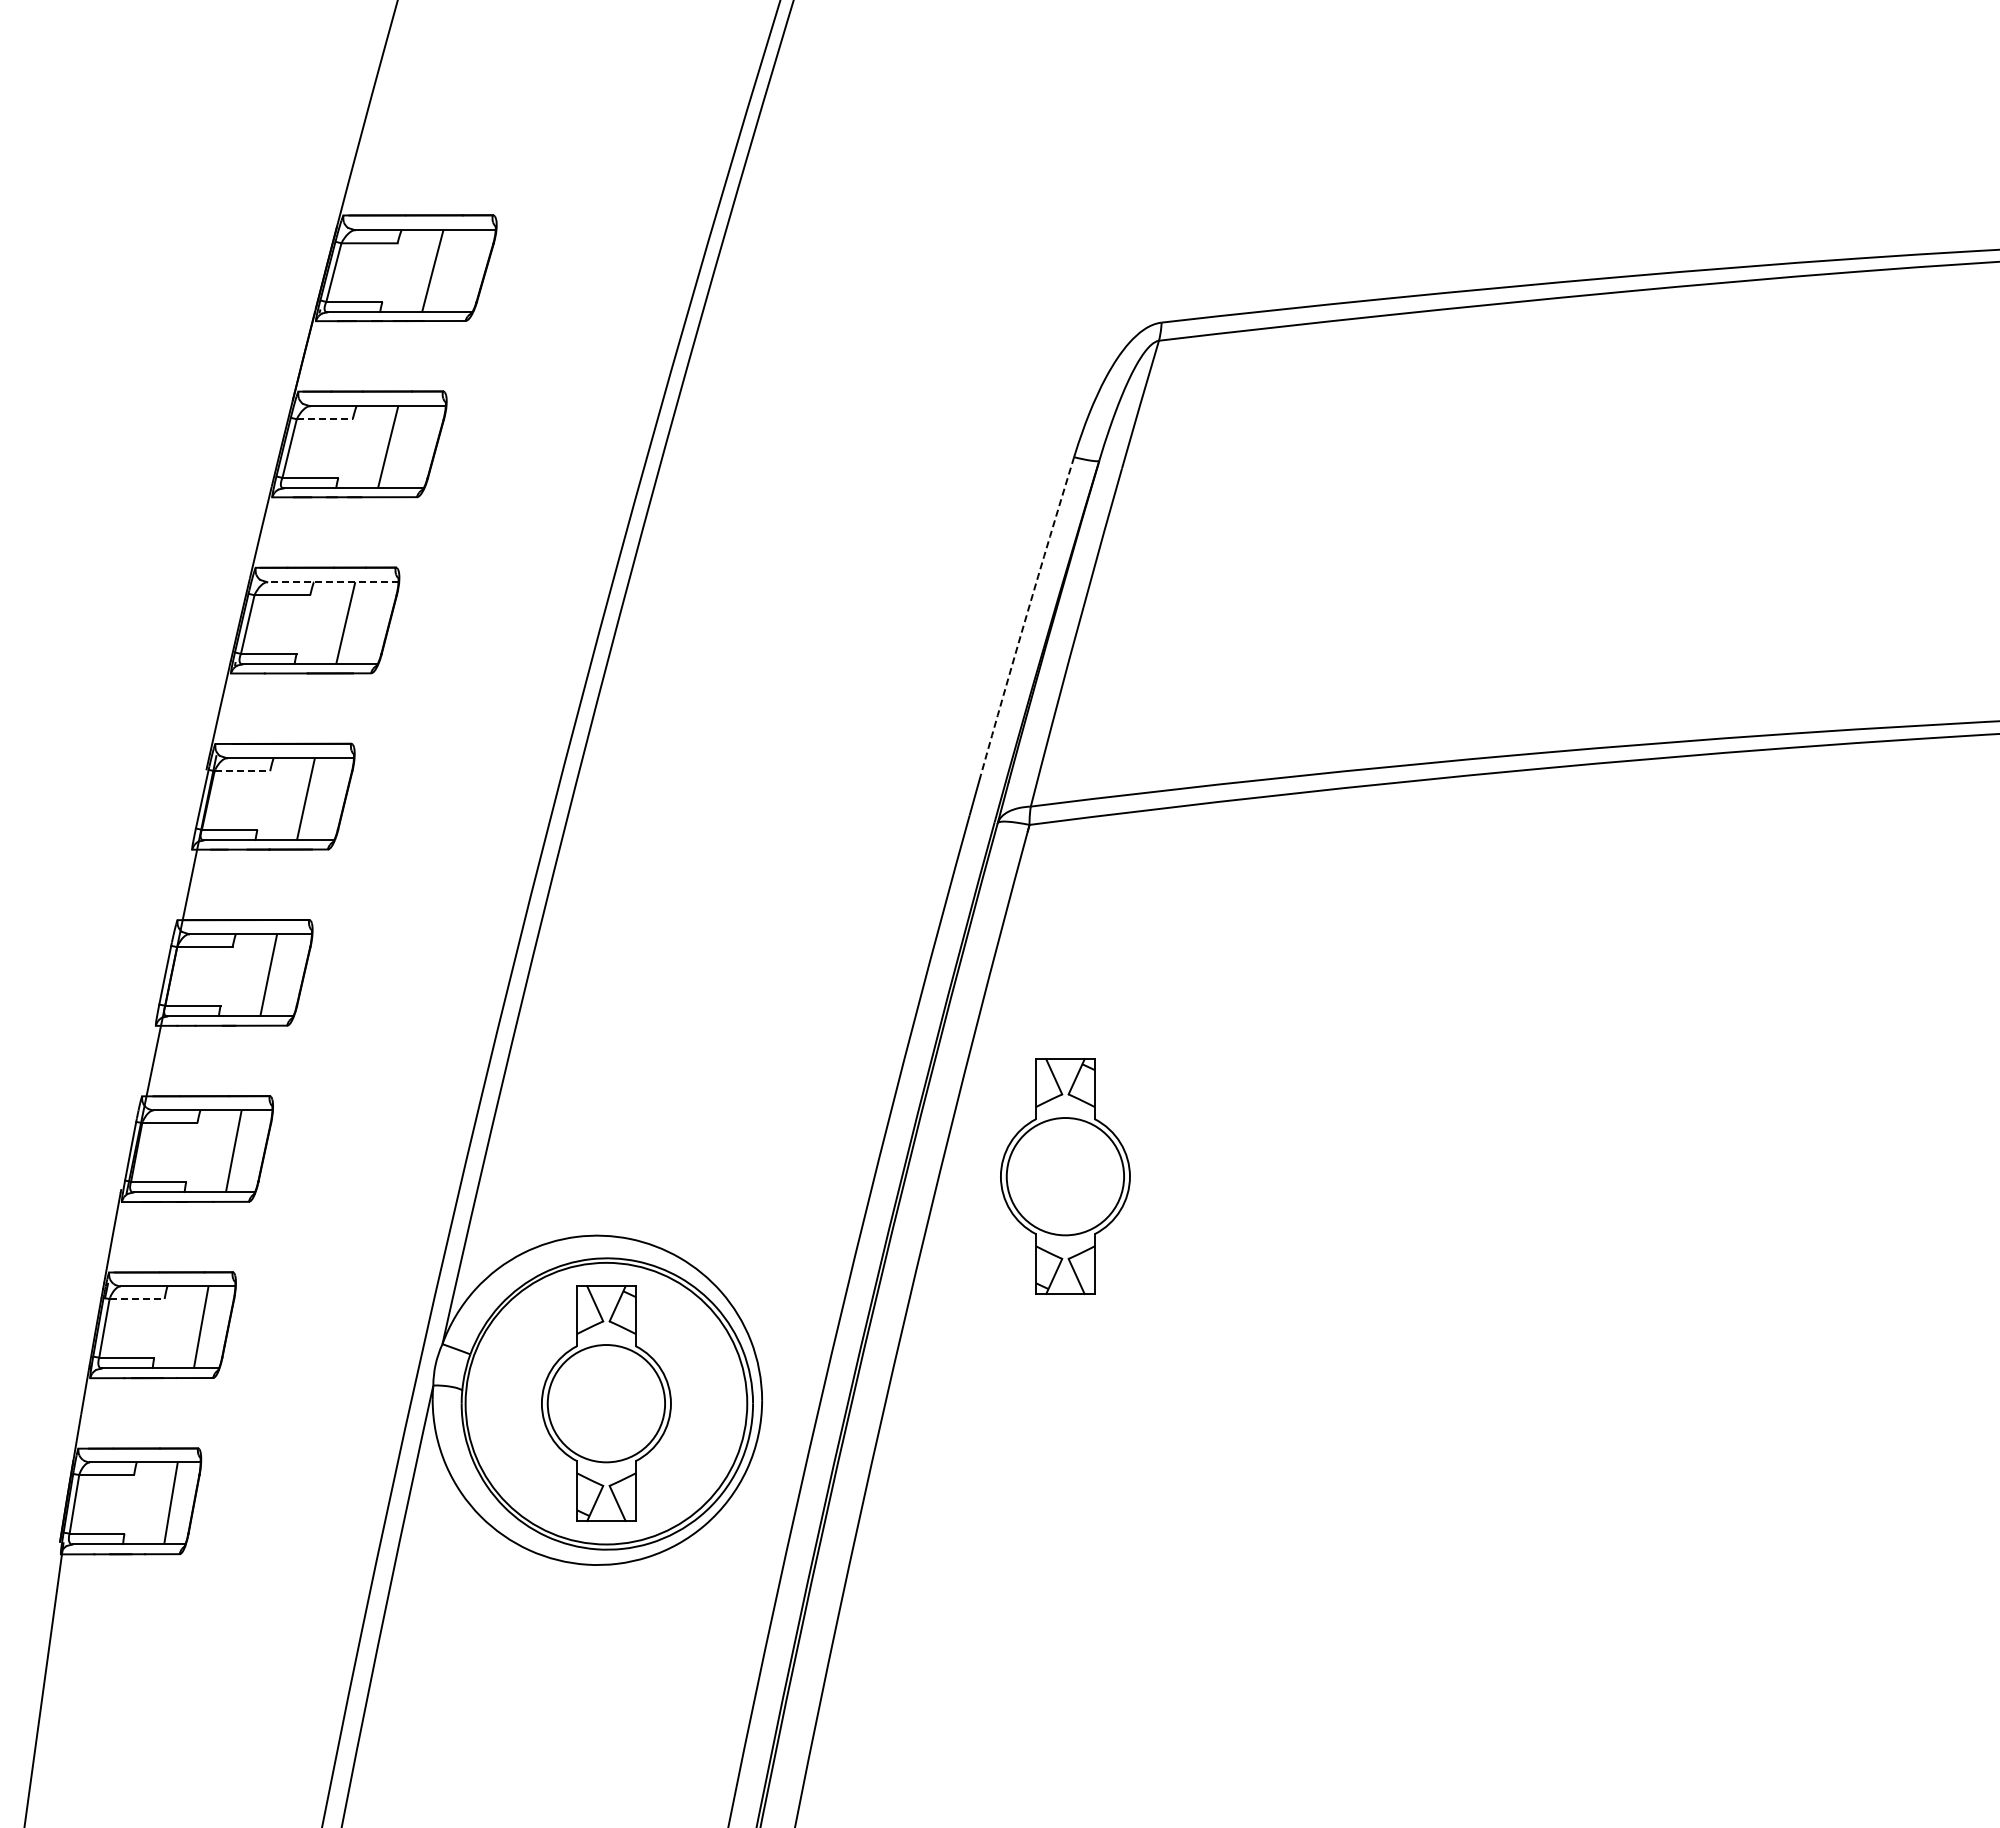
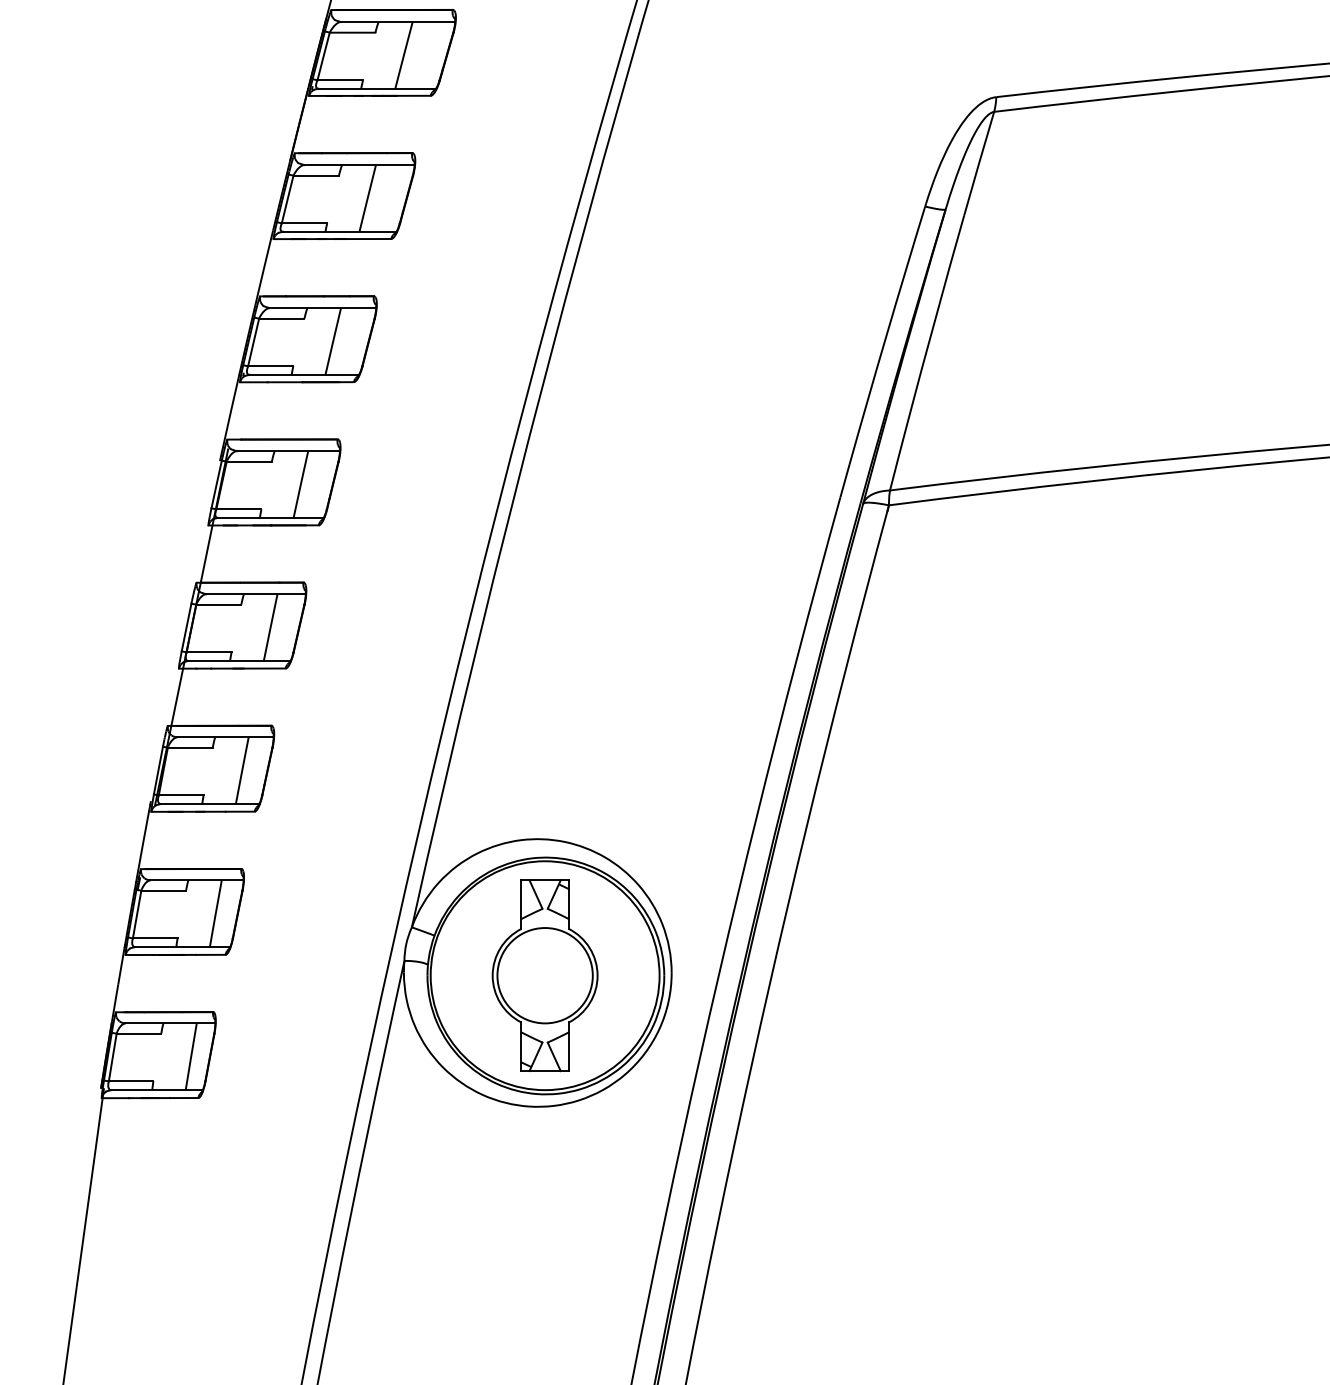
line: (324, 419) -> (316, 175), dashed -> solid
line: (332, 582) -> (322, 308), dashed -> solid
arc: (1026, 615) -> (886, 335), dashed -> solid
line: (242, 771) -> (249, 461), dashed -> solid
part: (1065, 1176) -> (918, 791), removed
line: (137, 1299) -> (164, 891), dashed -> solid

